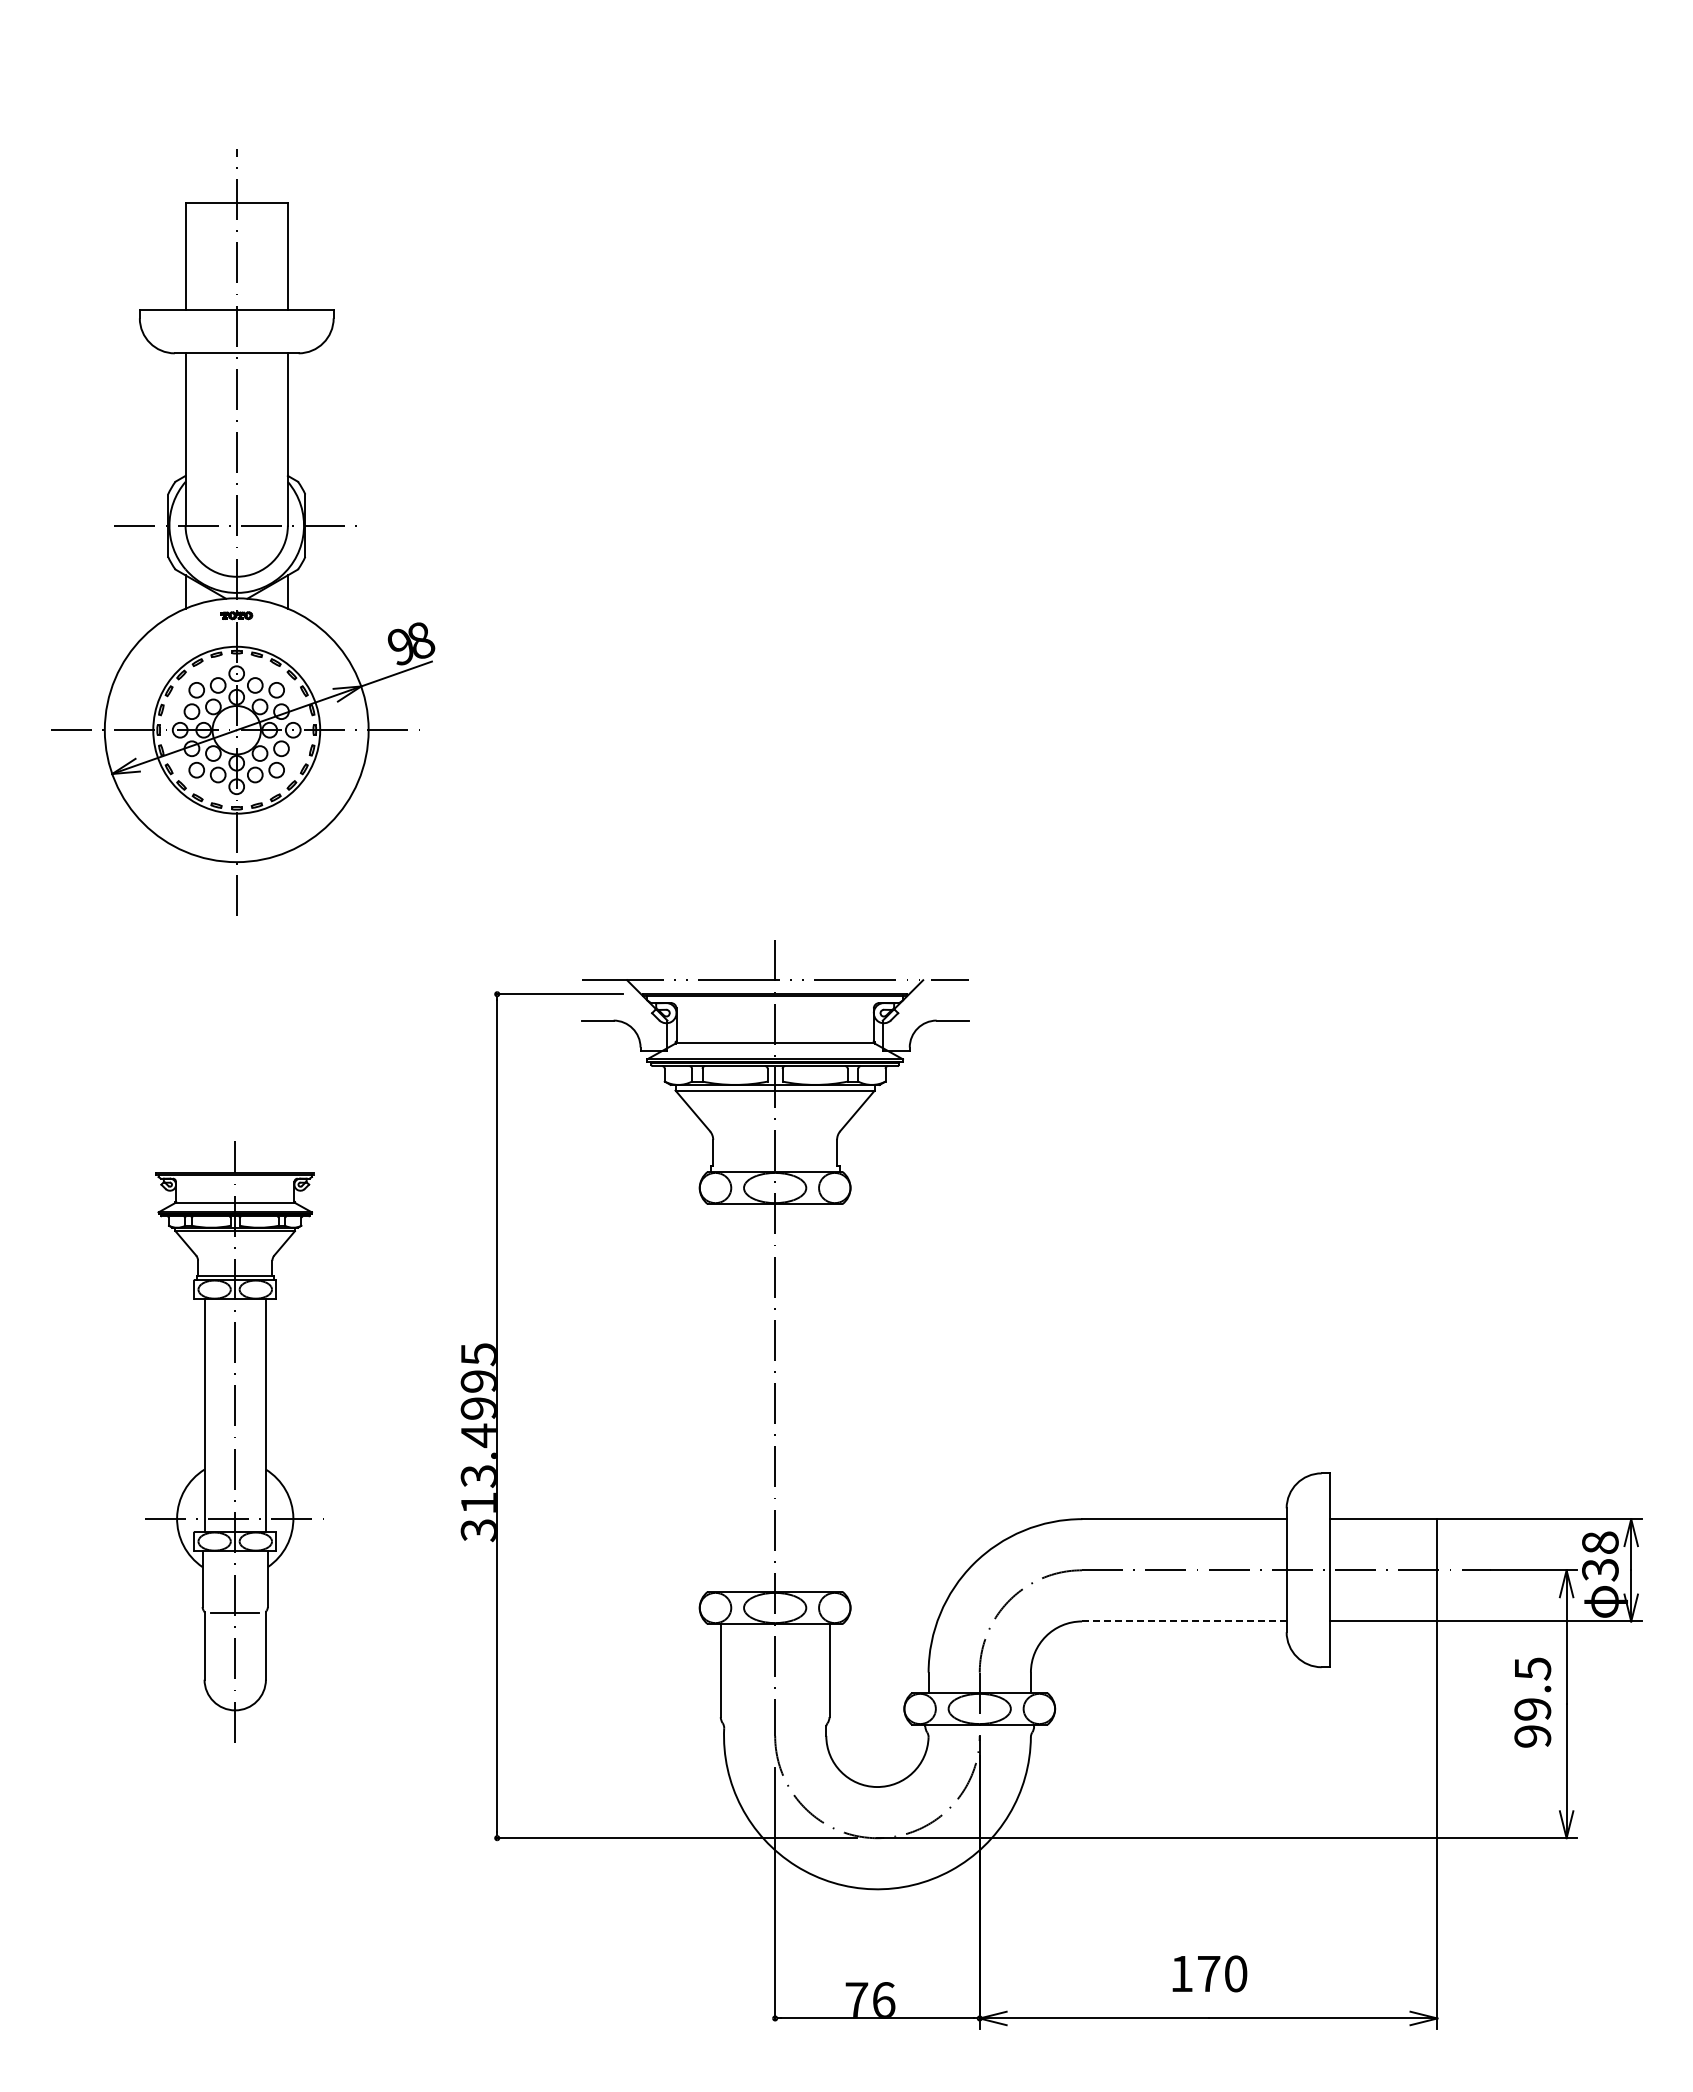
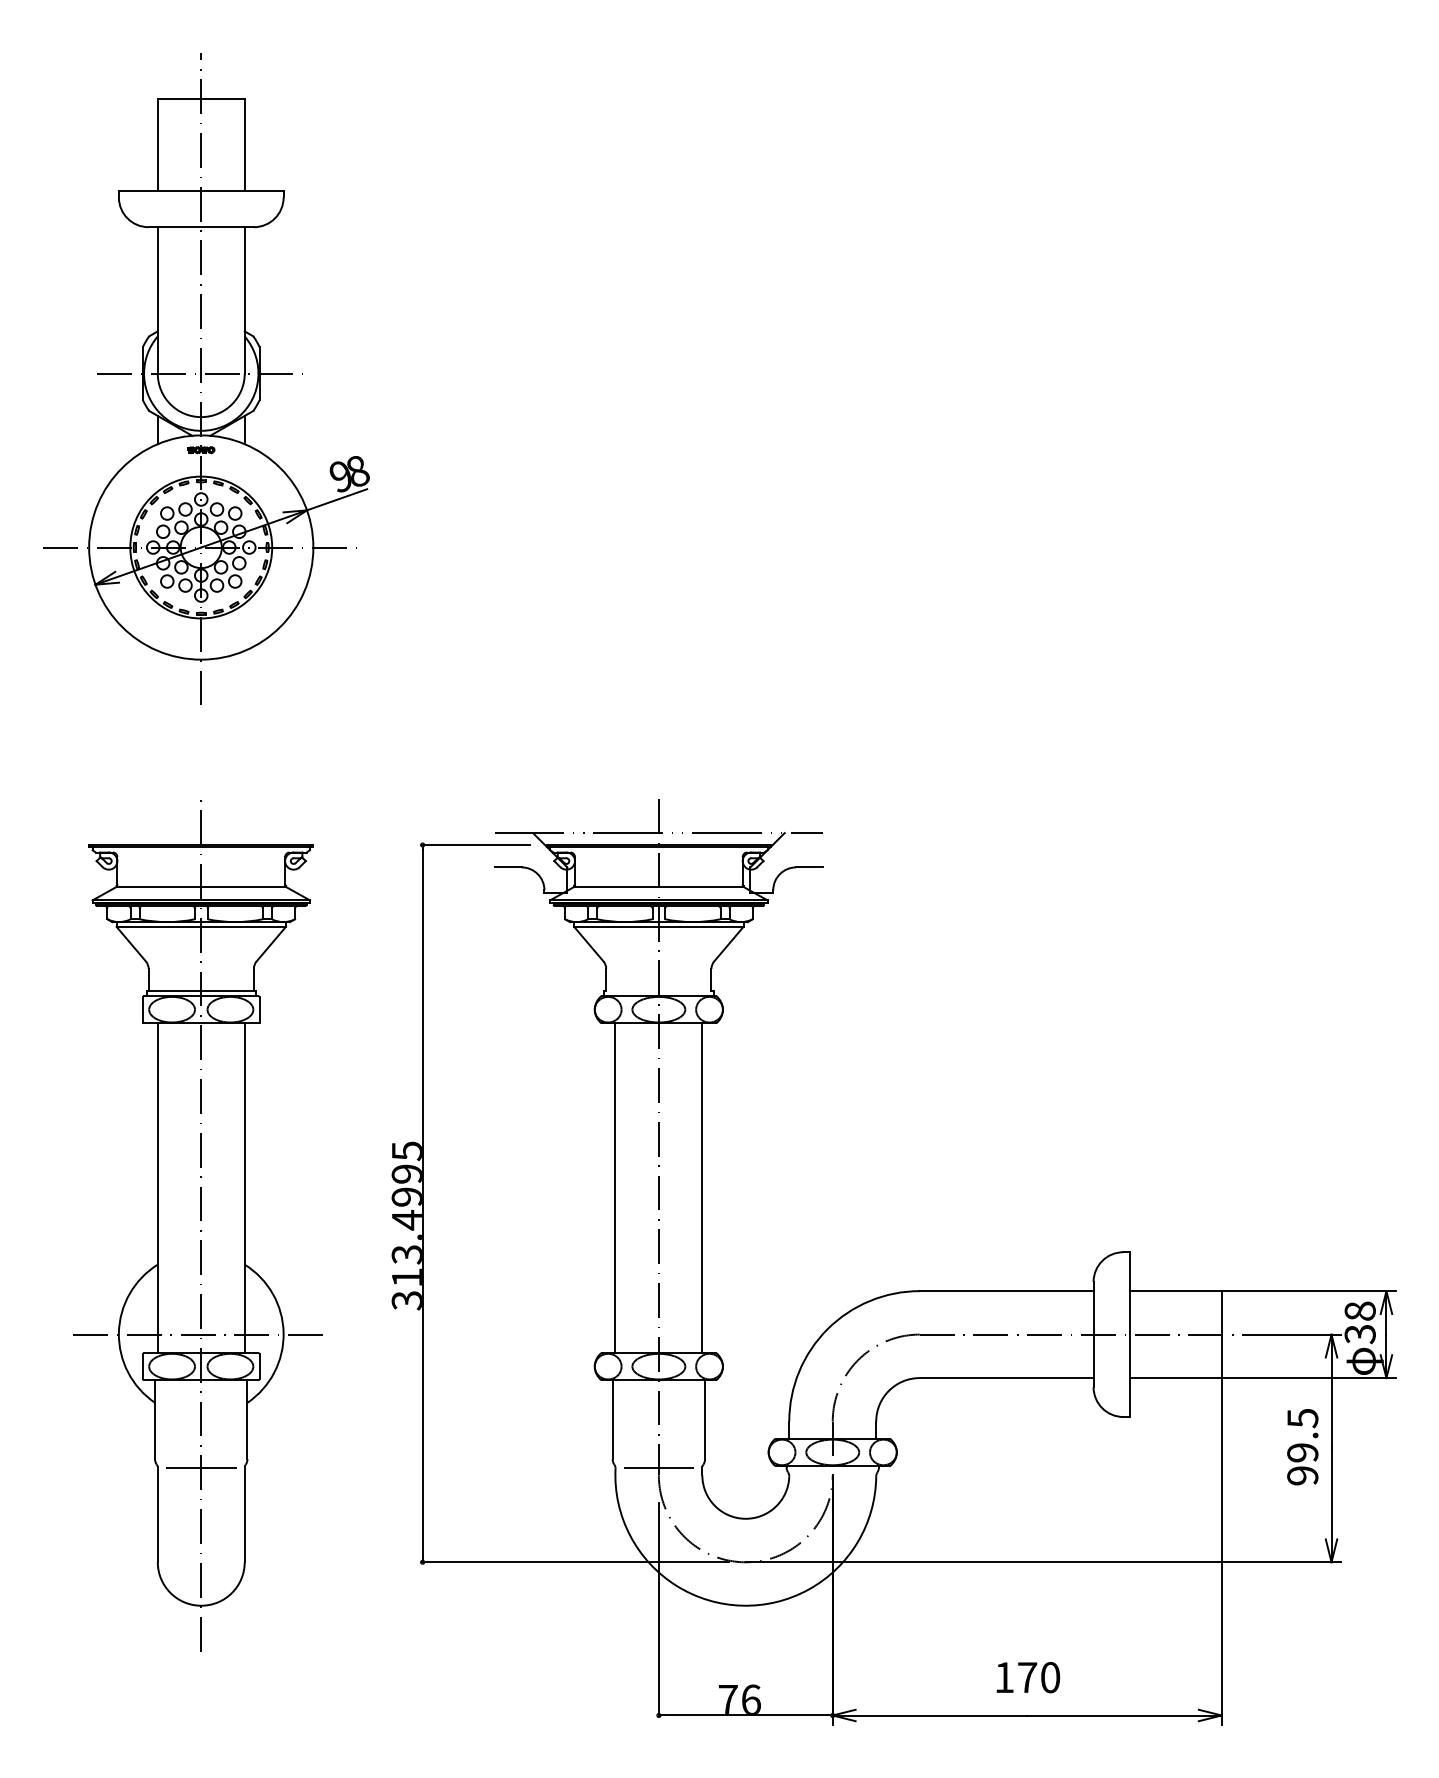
part: (243, 532) -> (207, 379), moved
line: (724, 1397) -> (615, 1187), added
line: (826, 1397) -> (702, 1187), added
part: (232, 1441) -> (197, 1225), size x1.67
line: (1184, 1621) -> (1006, 1378), dashed -> solid
line: (775, 1727) -> (659, 1468), added

